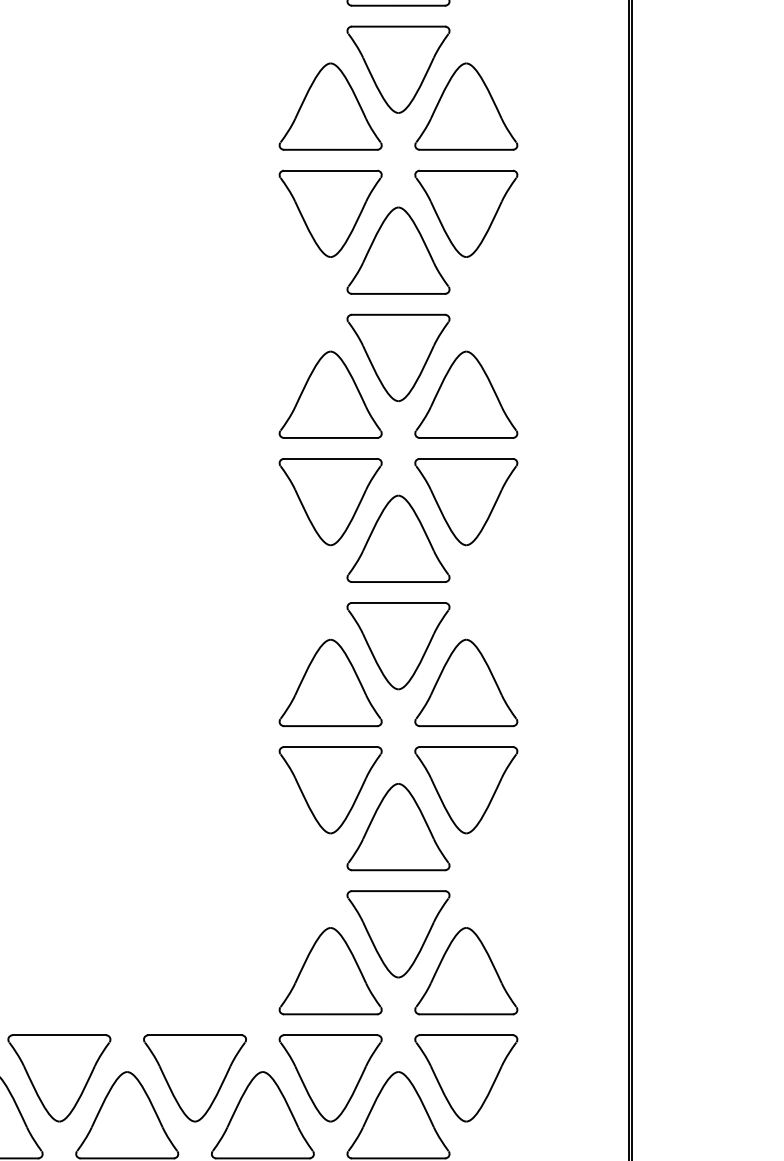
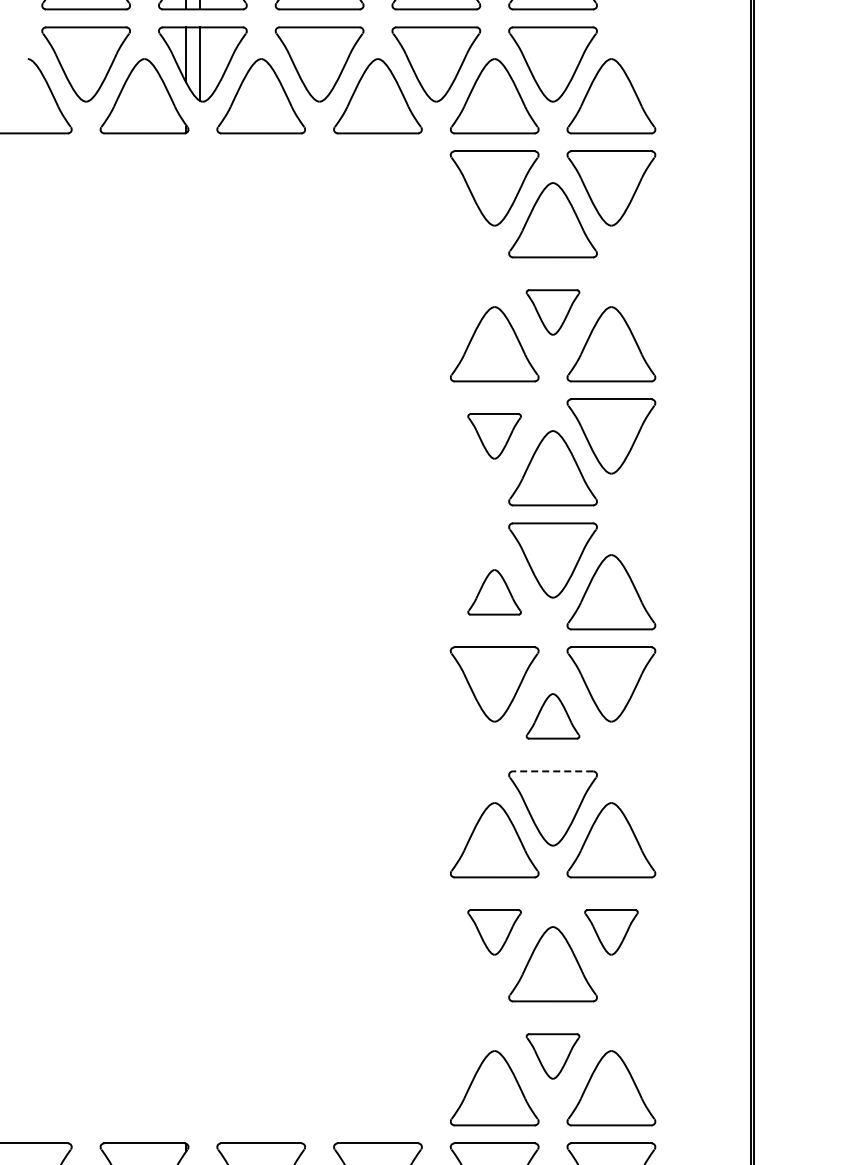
part: (397, 69) -> (552, 312), size x0.6
part: (330, 213) -> (494, 436), size x0.6
part: (330, 395) -> (494, 592), size x0.6
part: (397, 539) -> (552, 716), size x0.6
line: (397, 603) -> (552, 771), solid -> dashed
part: (330, 790) -> (494, 932), size x0.6
part: (466, 790) -> (611, 932), size x0.6
part: (397, 934) -> (552, 1056), size x0.6

